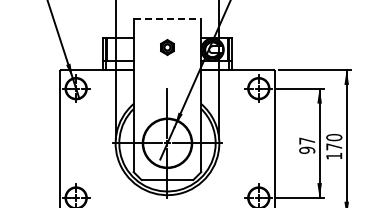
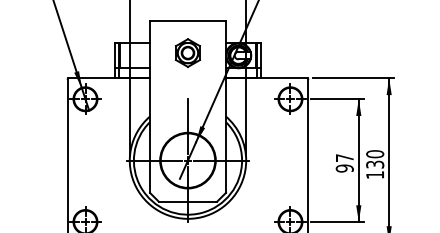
line: (167, 19) -> (188, 21), dashed -> solid
part: (167, 47) -> (188, 53), size x1.67
text: (334, 146) -> (375, 164), 170 -> 130

